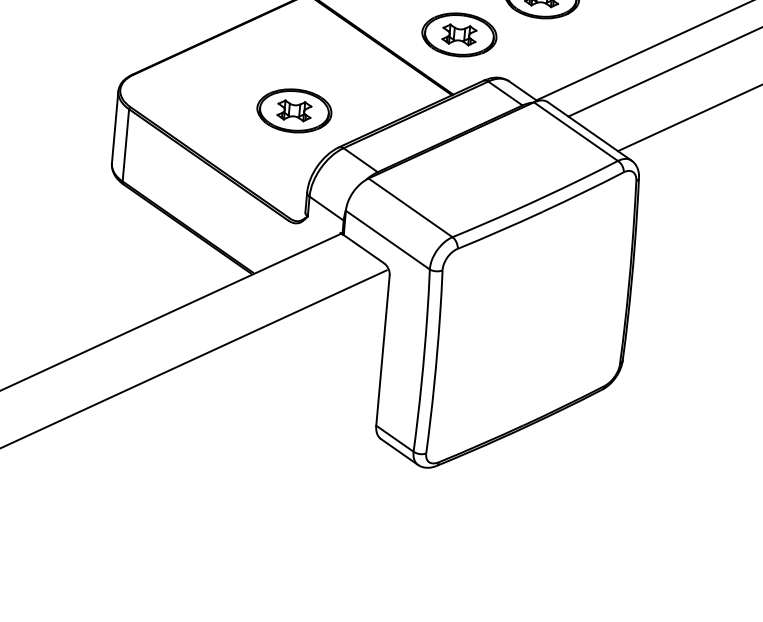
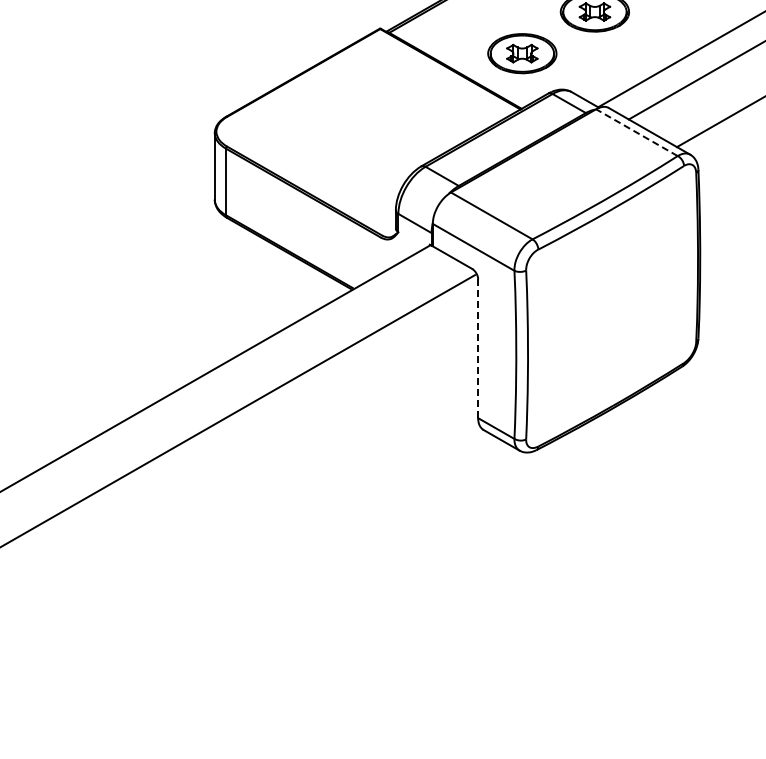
part: (294, 110) -> (377, 136), removed
line: (575, 131) -> (636, 132), solid -> dashed
line: (383, 350) -> (478, 348), solid -> dashed

